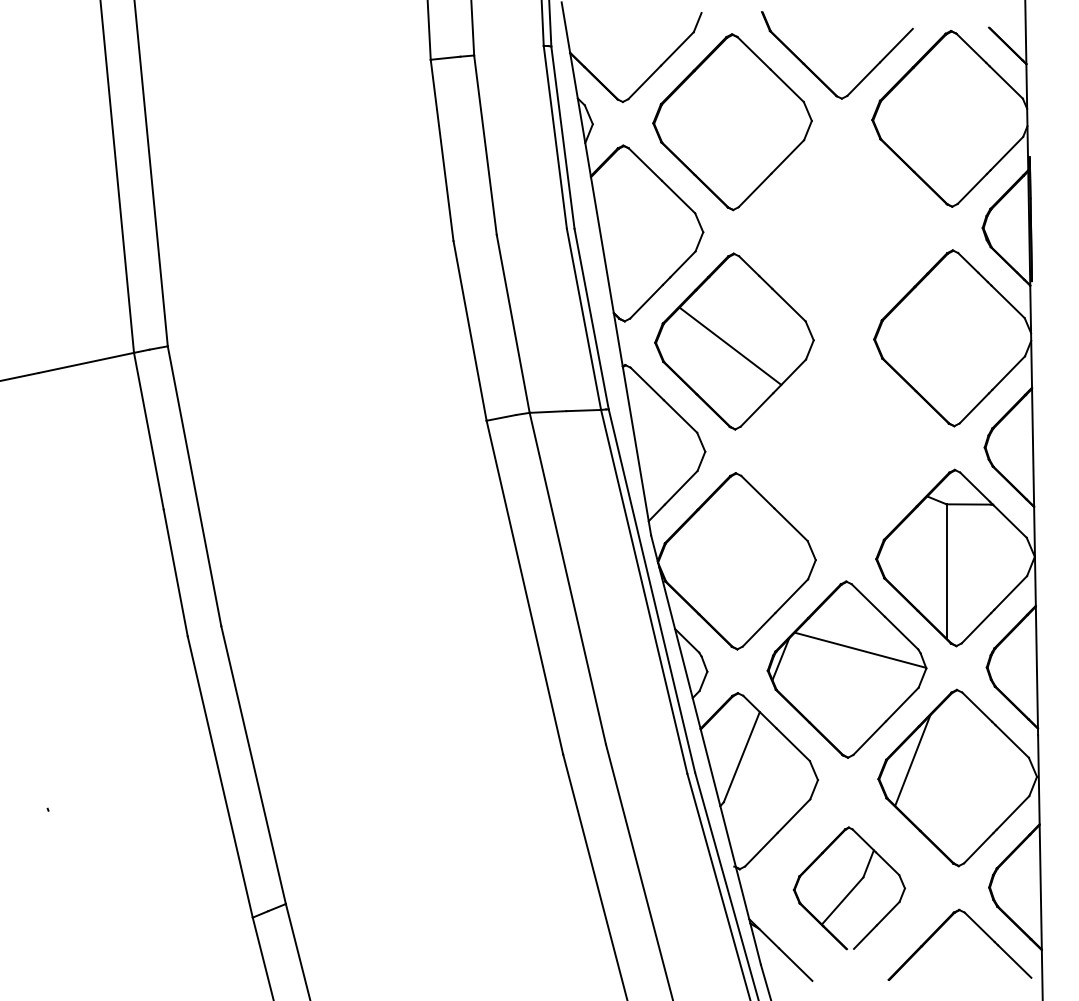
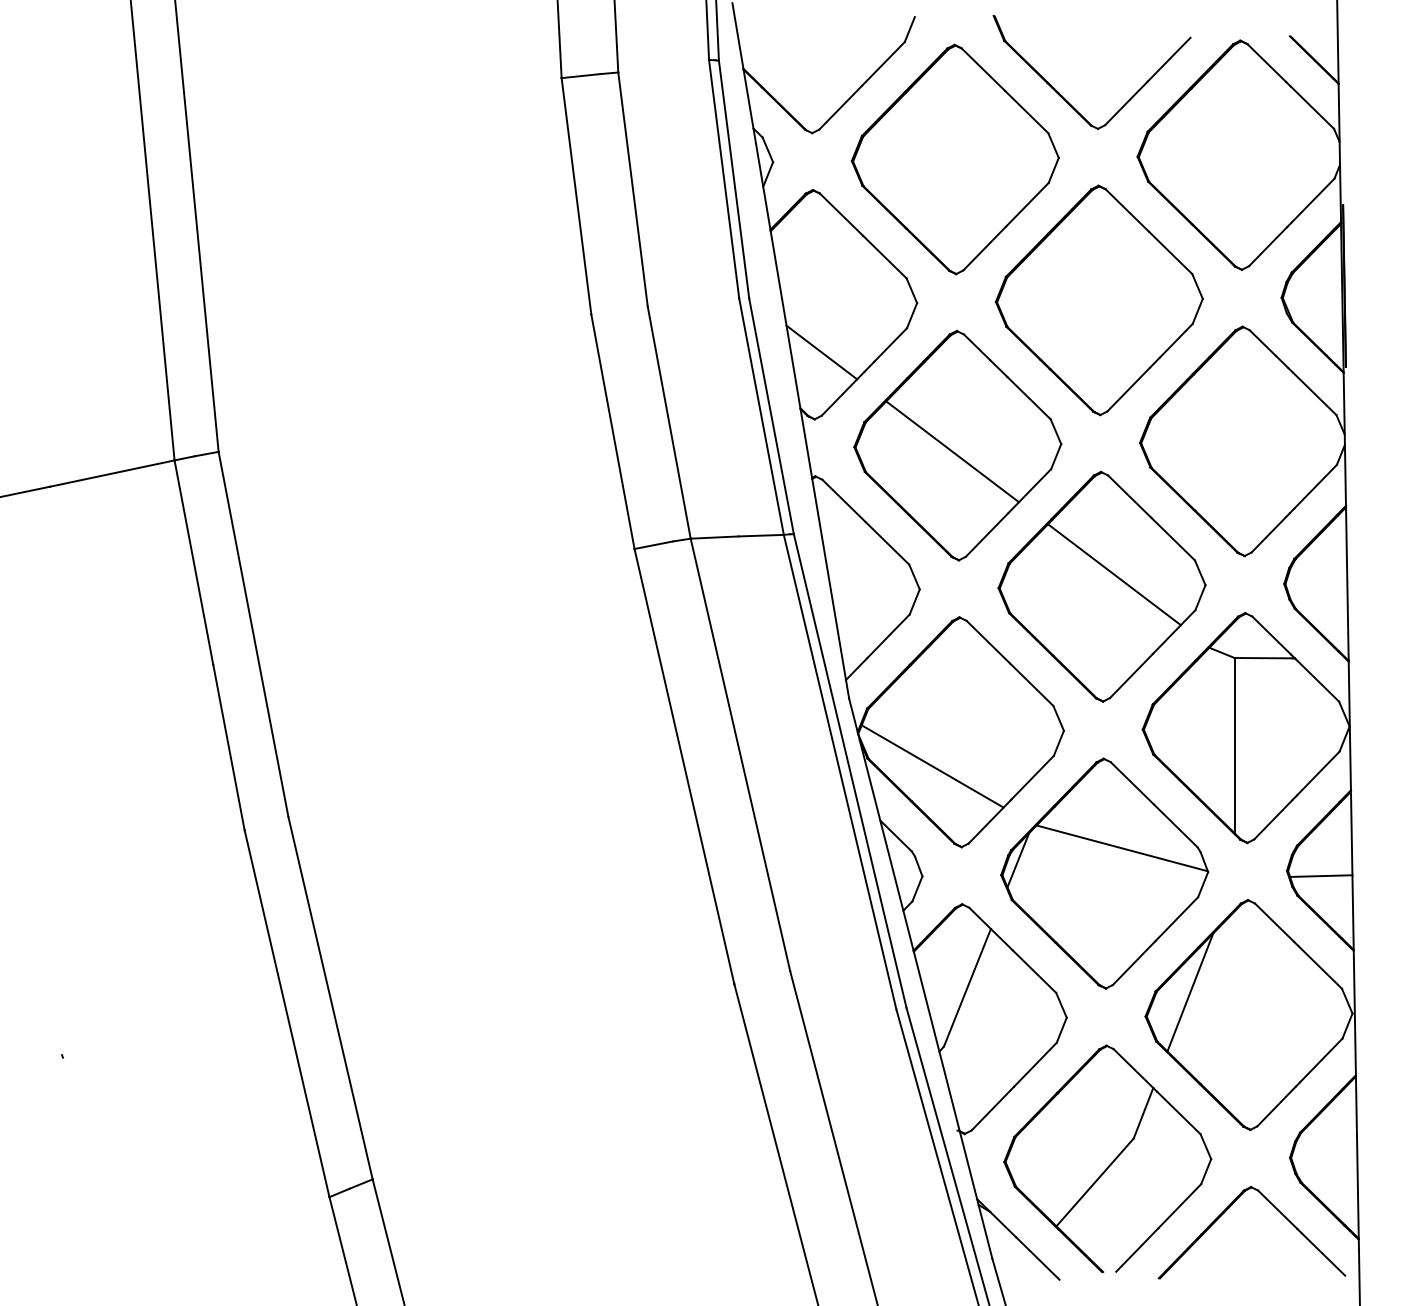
part: (842, 230) -> (1098, 300), added
line: (629, 270) -> (821, 352), added
part: (844, 449) -> (1101, 586), added
line: (715, 587) -> (932, 766), added
line: (1013, 671) -> (1321, 875), added
part: (849, 888) -> (1107, 1158), size x1.43

